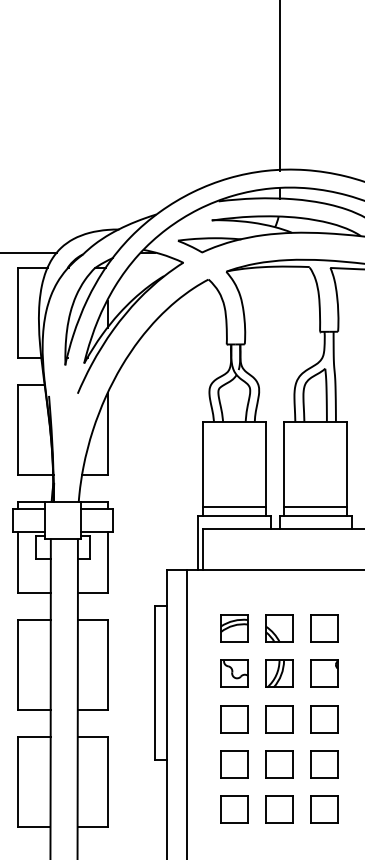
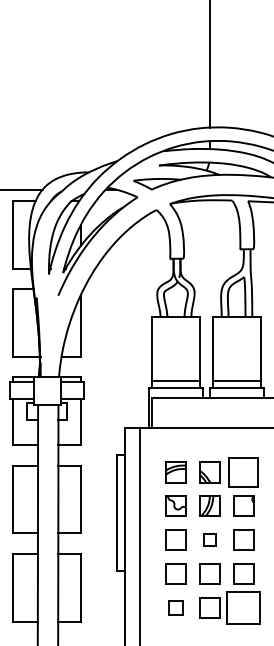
part: (324, 628) -> (243, 472), size x1.4
part: (279, 718) -> (209, 539), size x0.6
part: (233, 808) -> (175, 607), size x0.7
part: (324, 808) -> (243, 607), size x1.6

